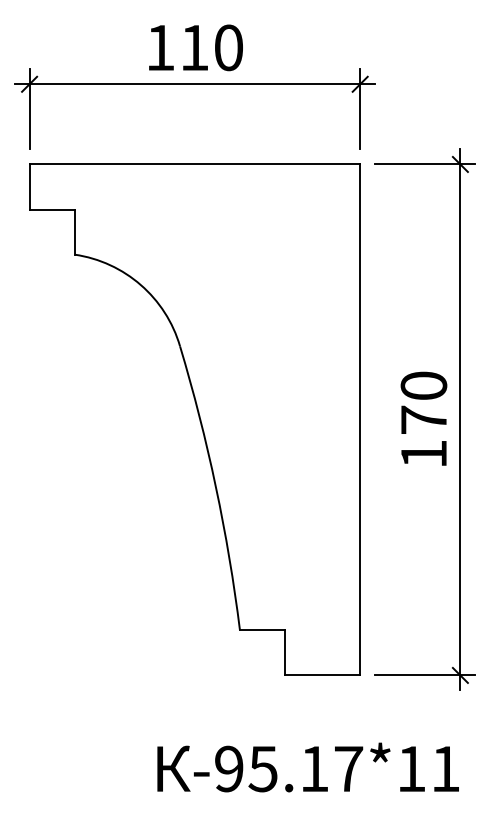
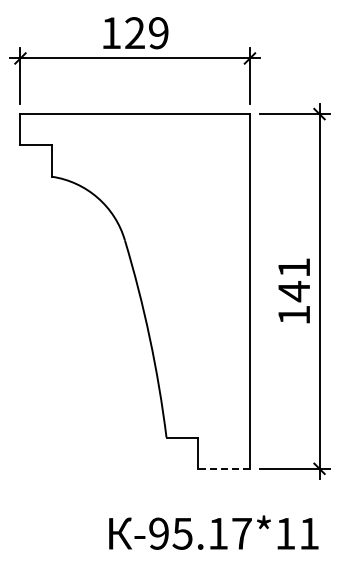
text: (211, 48) -> (146, 33), 110 -> 129
text: (424, 404) -> (294, 280), 170 -> 141
line: (322, 675) -> (223, 468), solid -> dashed

